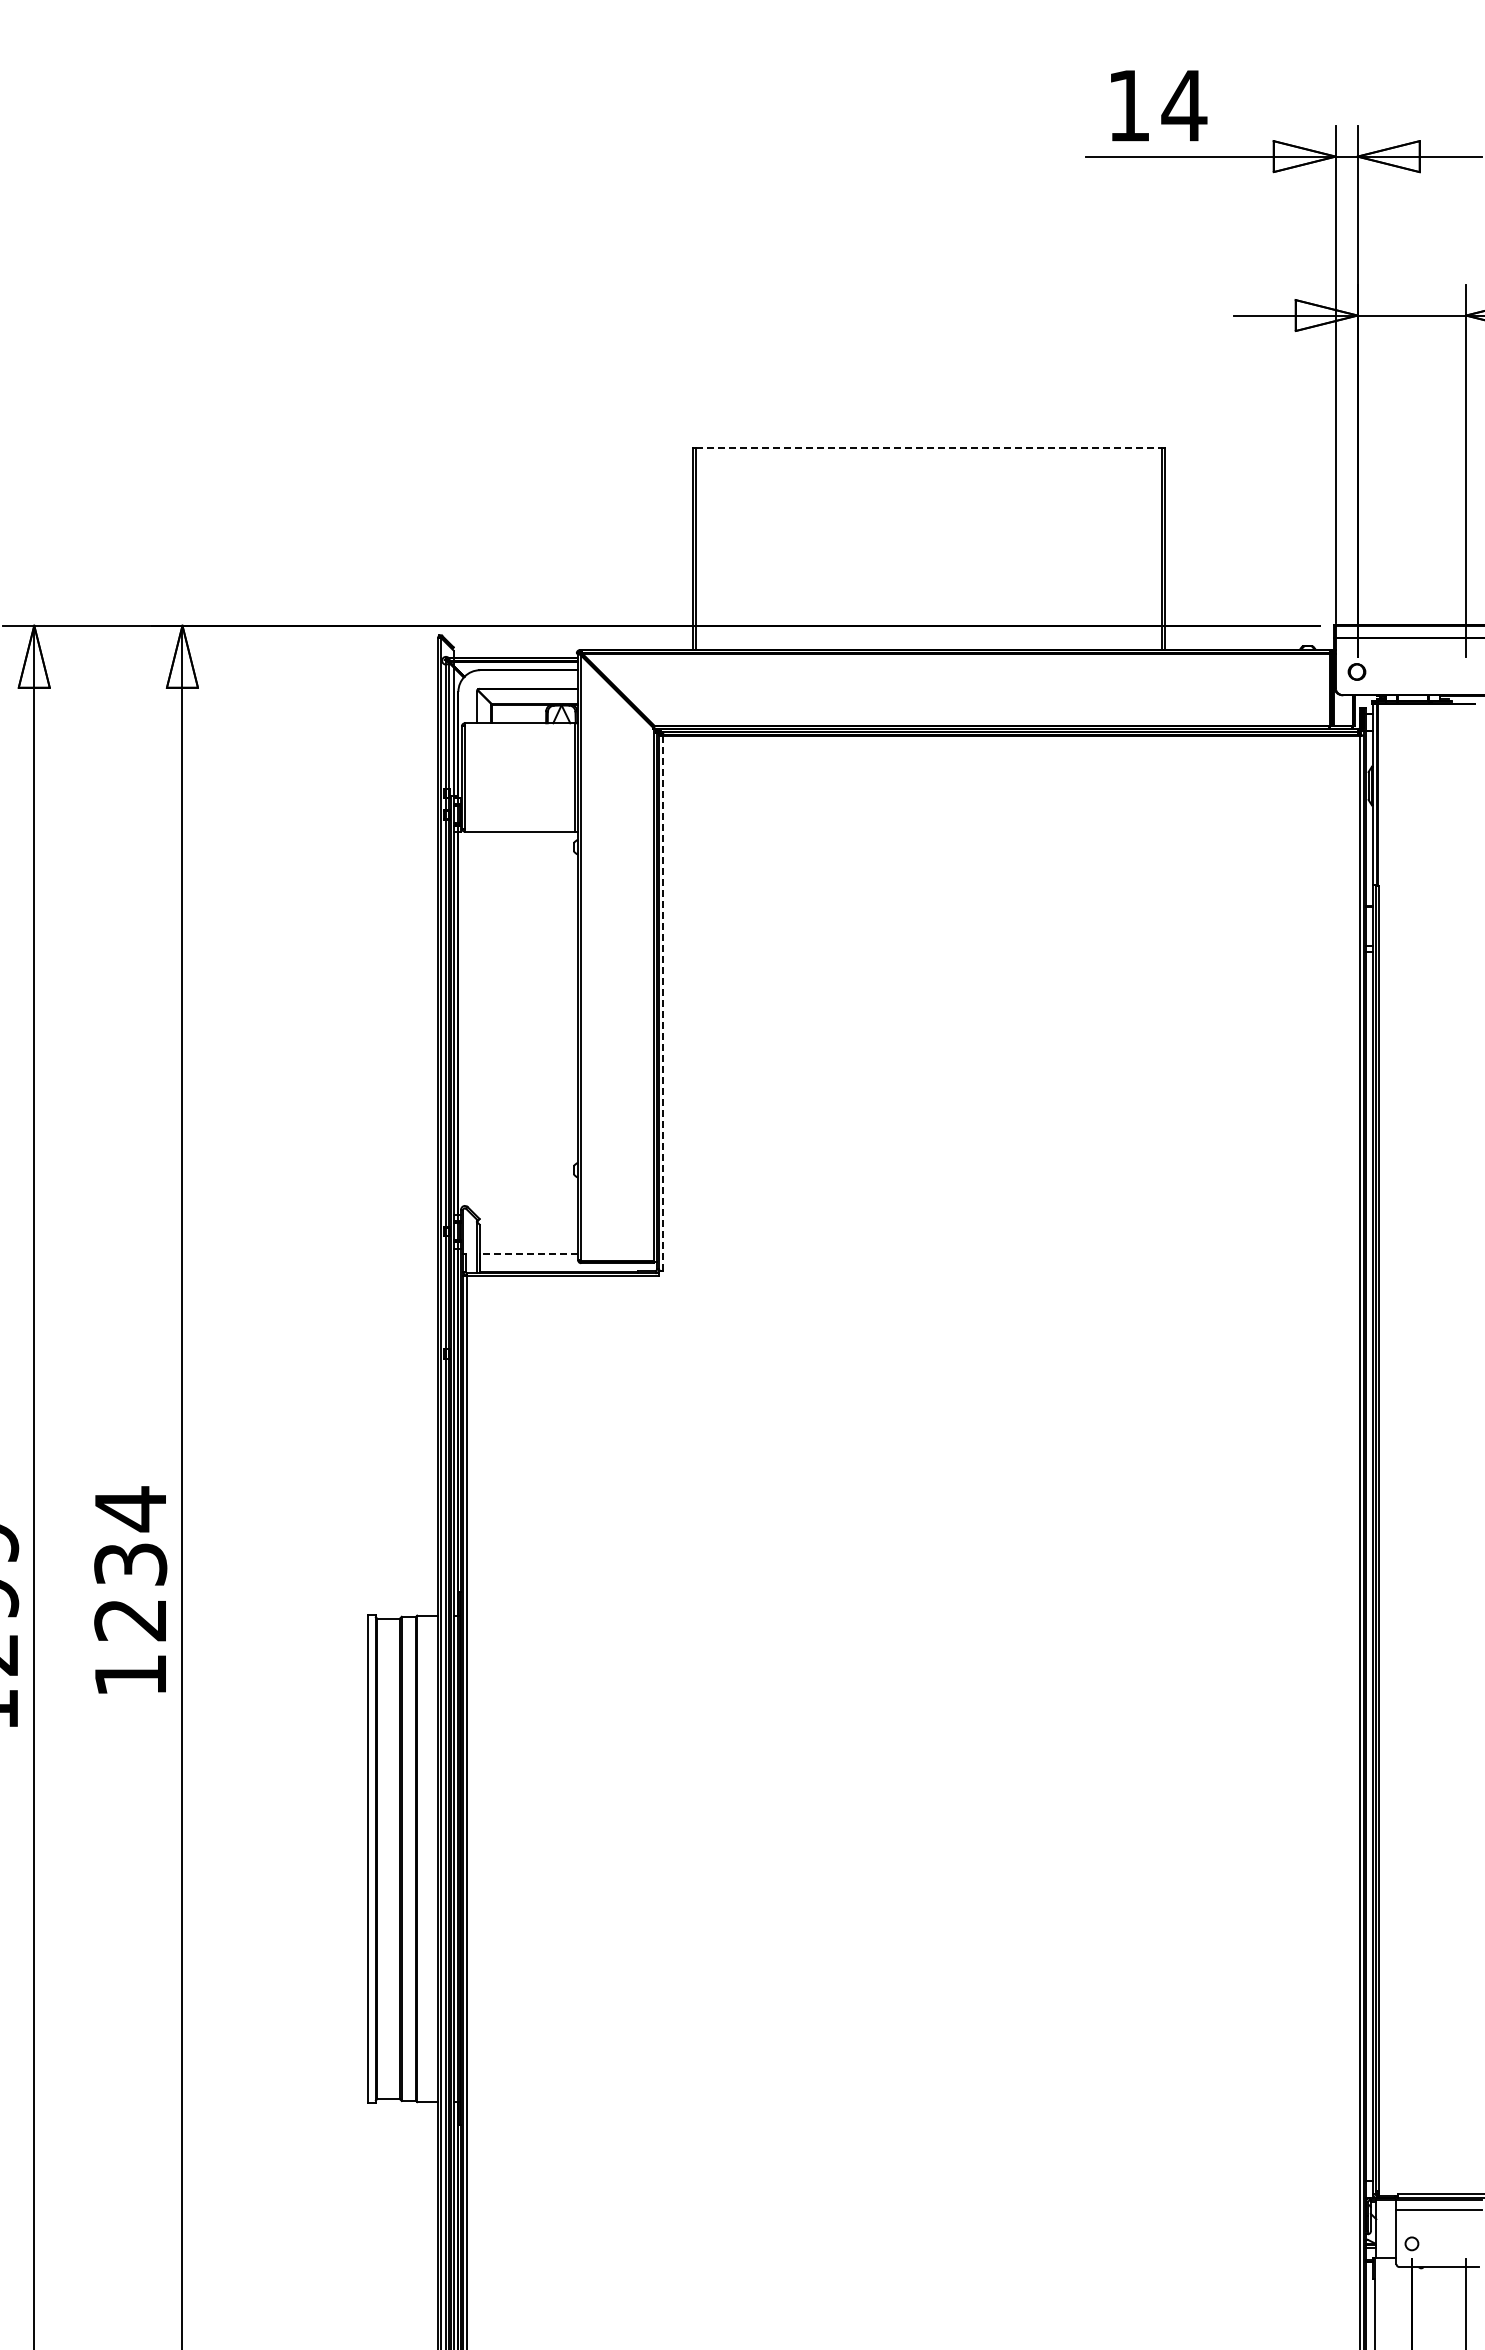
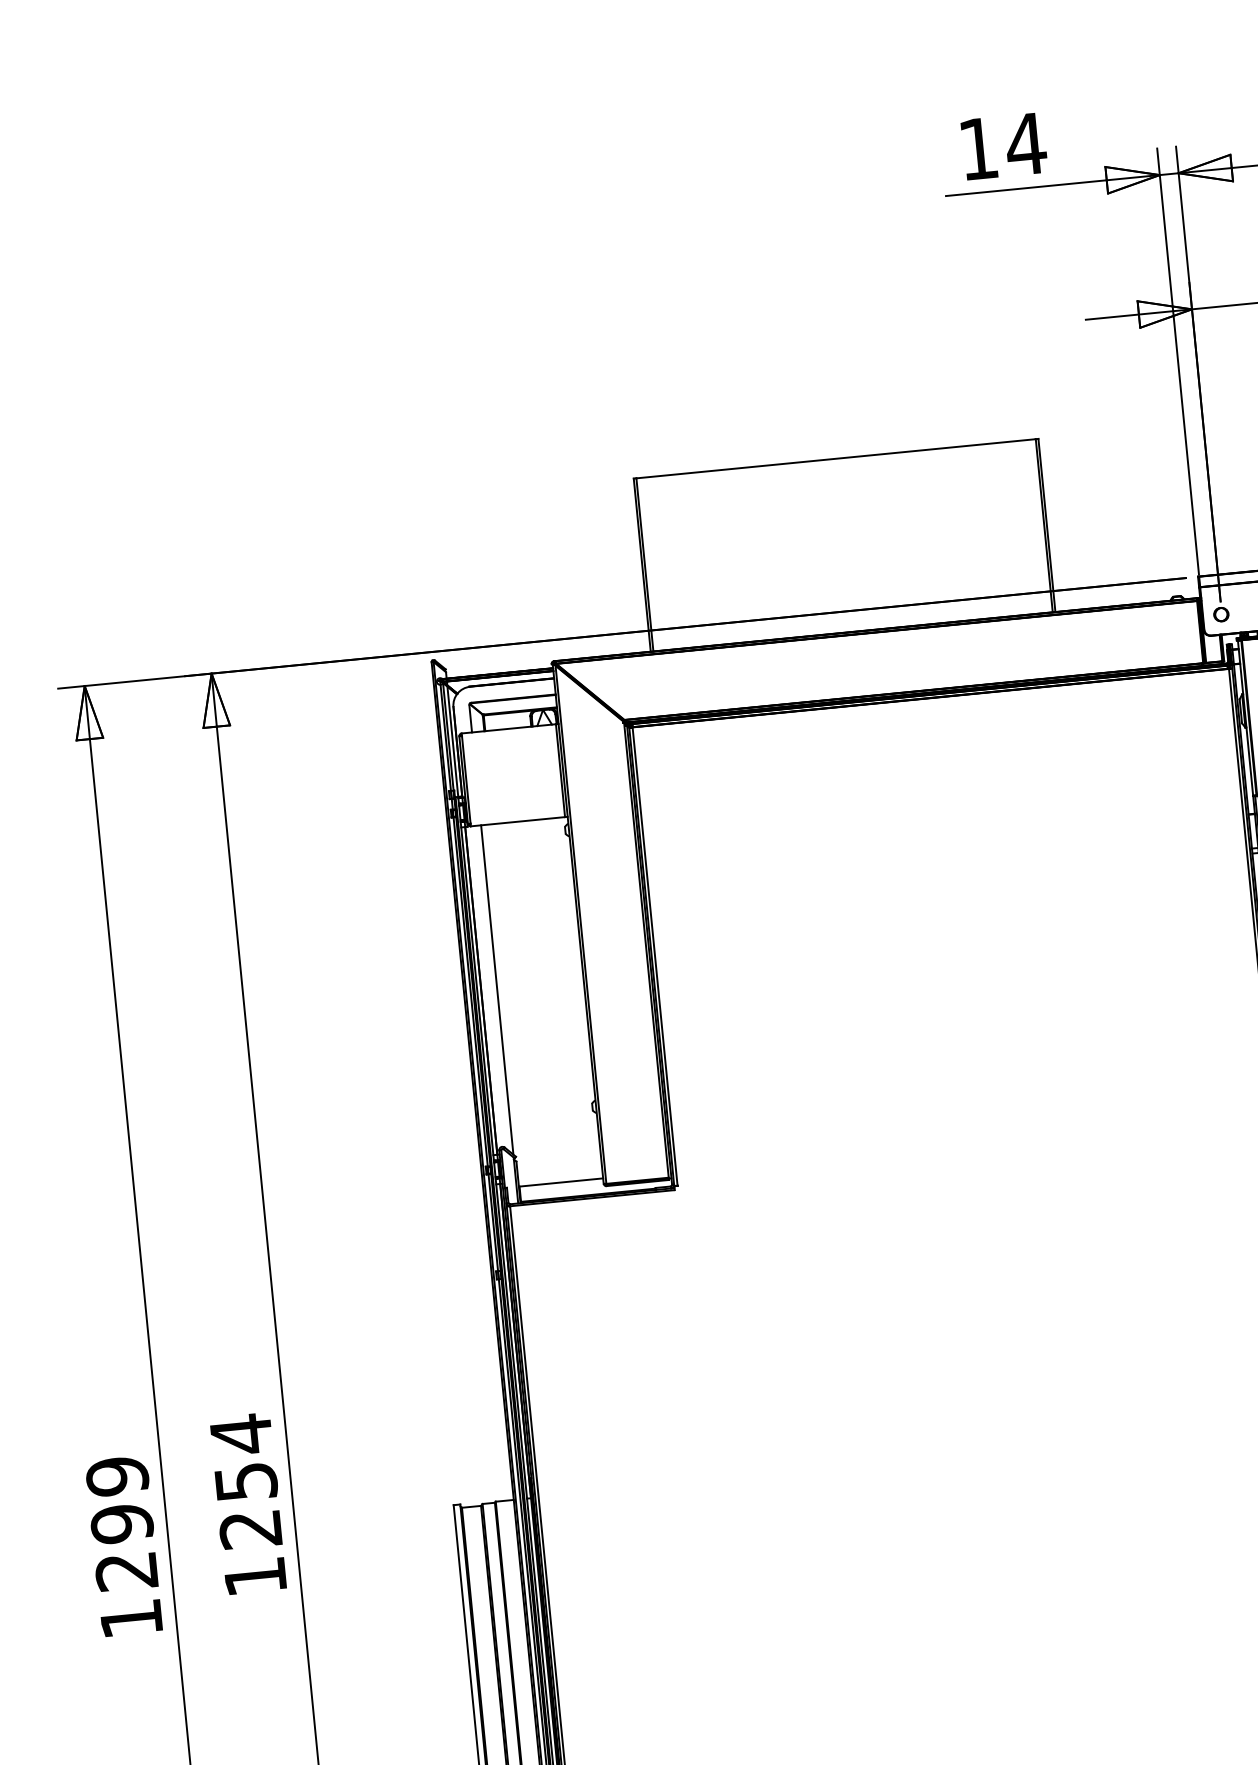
line: (929, 448) -> (836, 459), dashed -> solid
line: (663, 1003) -> (655, 956), dashed -> solid
line: (476, 1023) -> (496, 989), added
line: (529, 1253) -> (561, 1182), dashed -> solid
text: (130, 1564) -> (245, 1481), 1234 -> 1254

